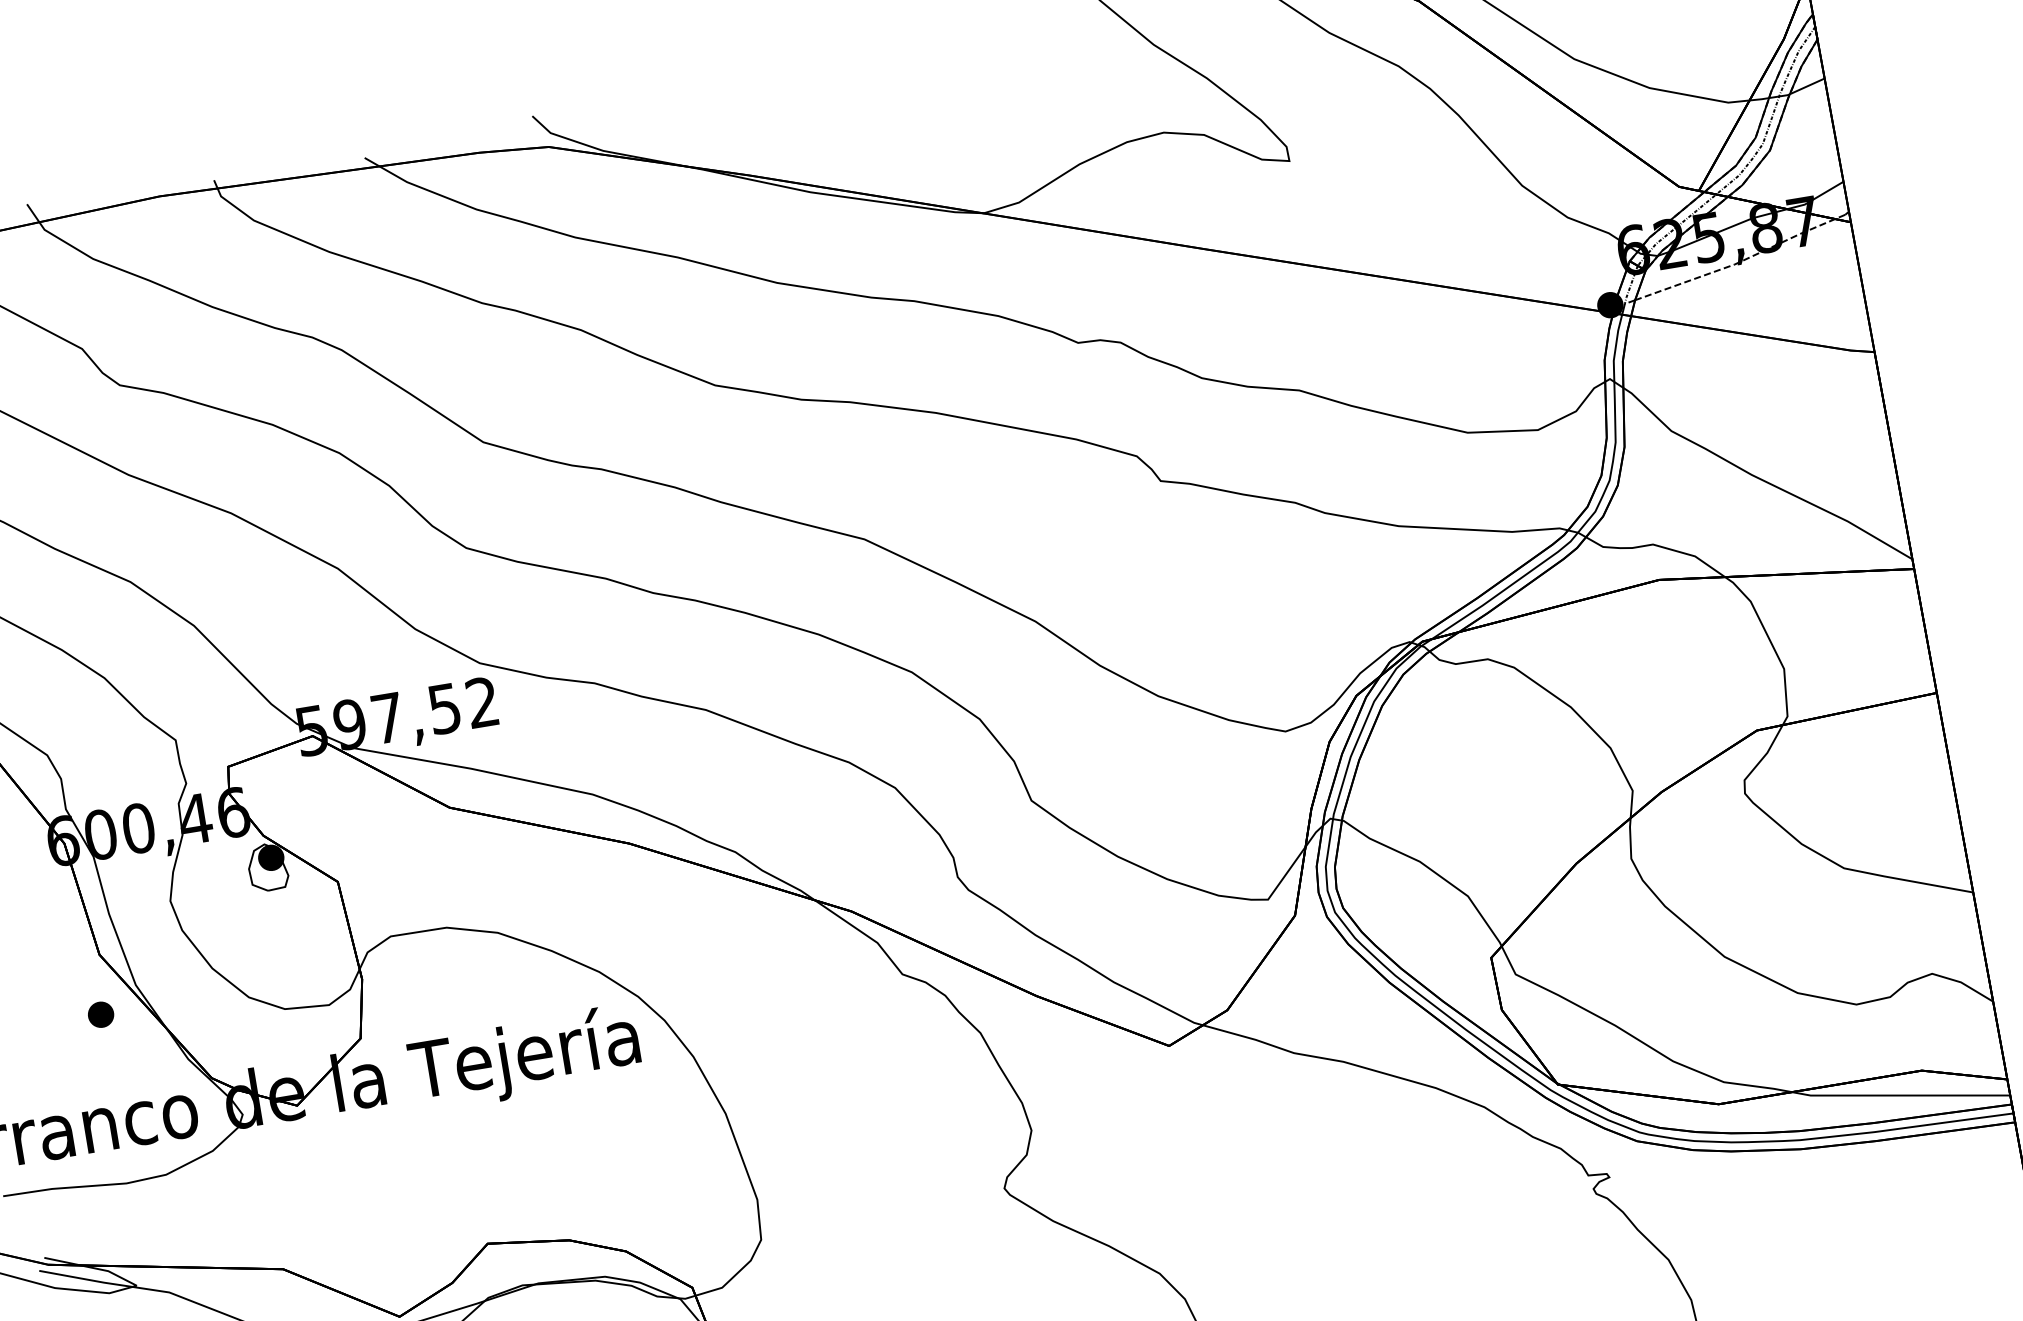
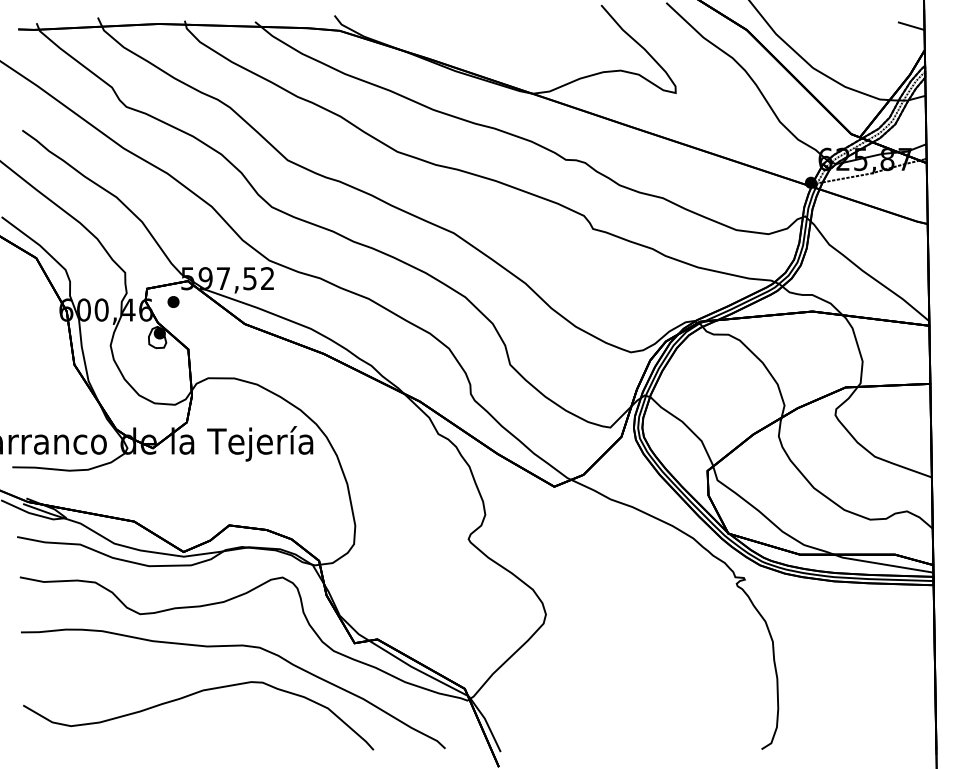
part: (100, 1013) -> (173, 301), moved

